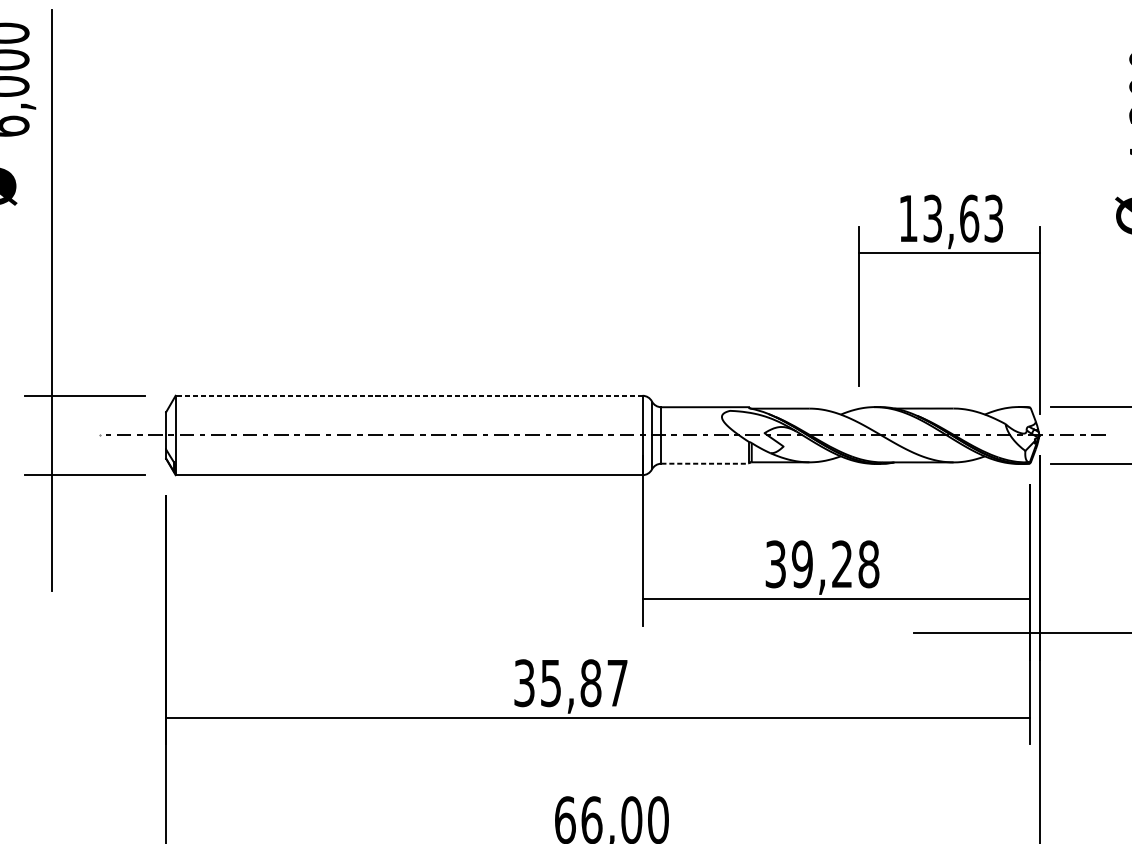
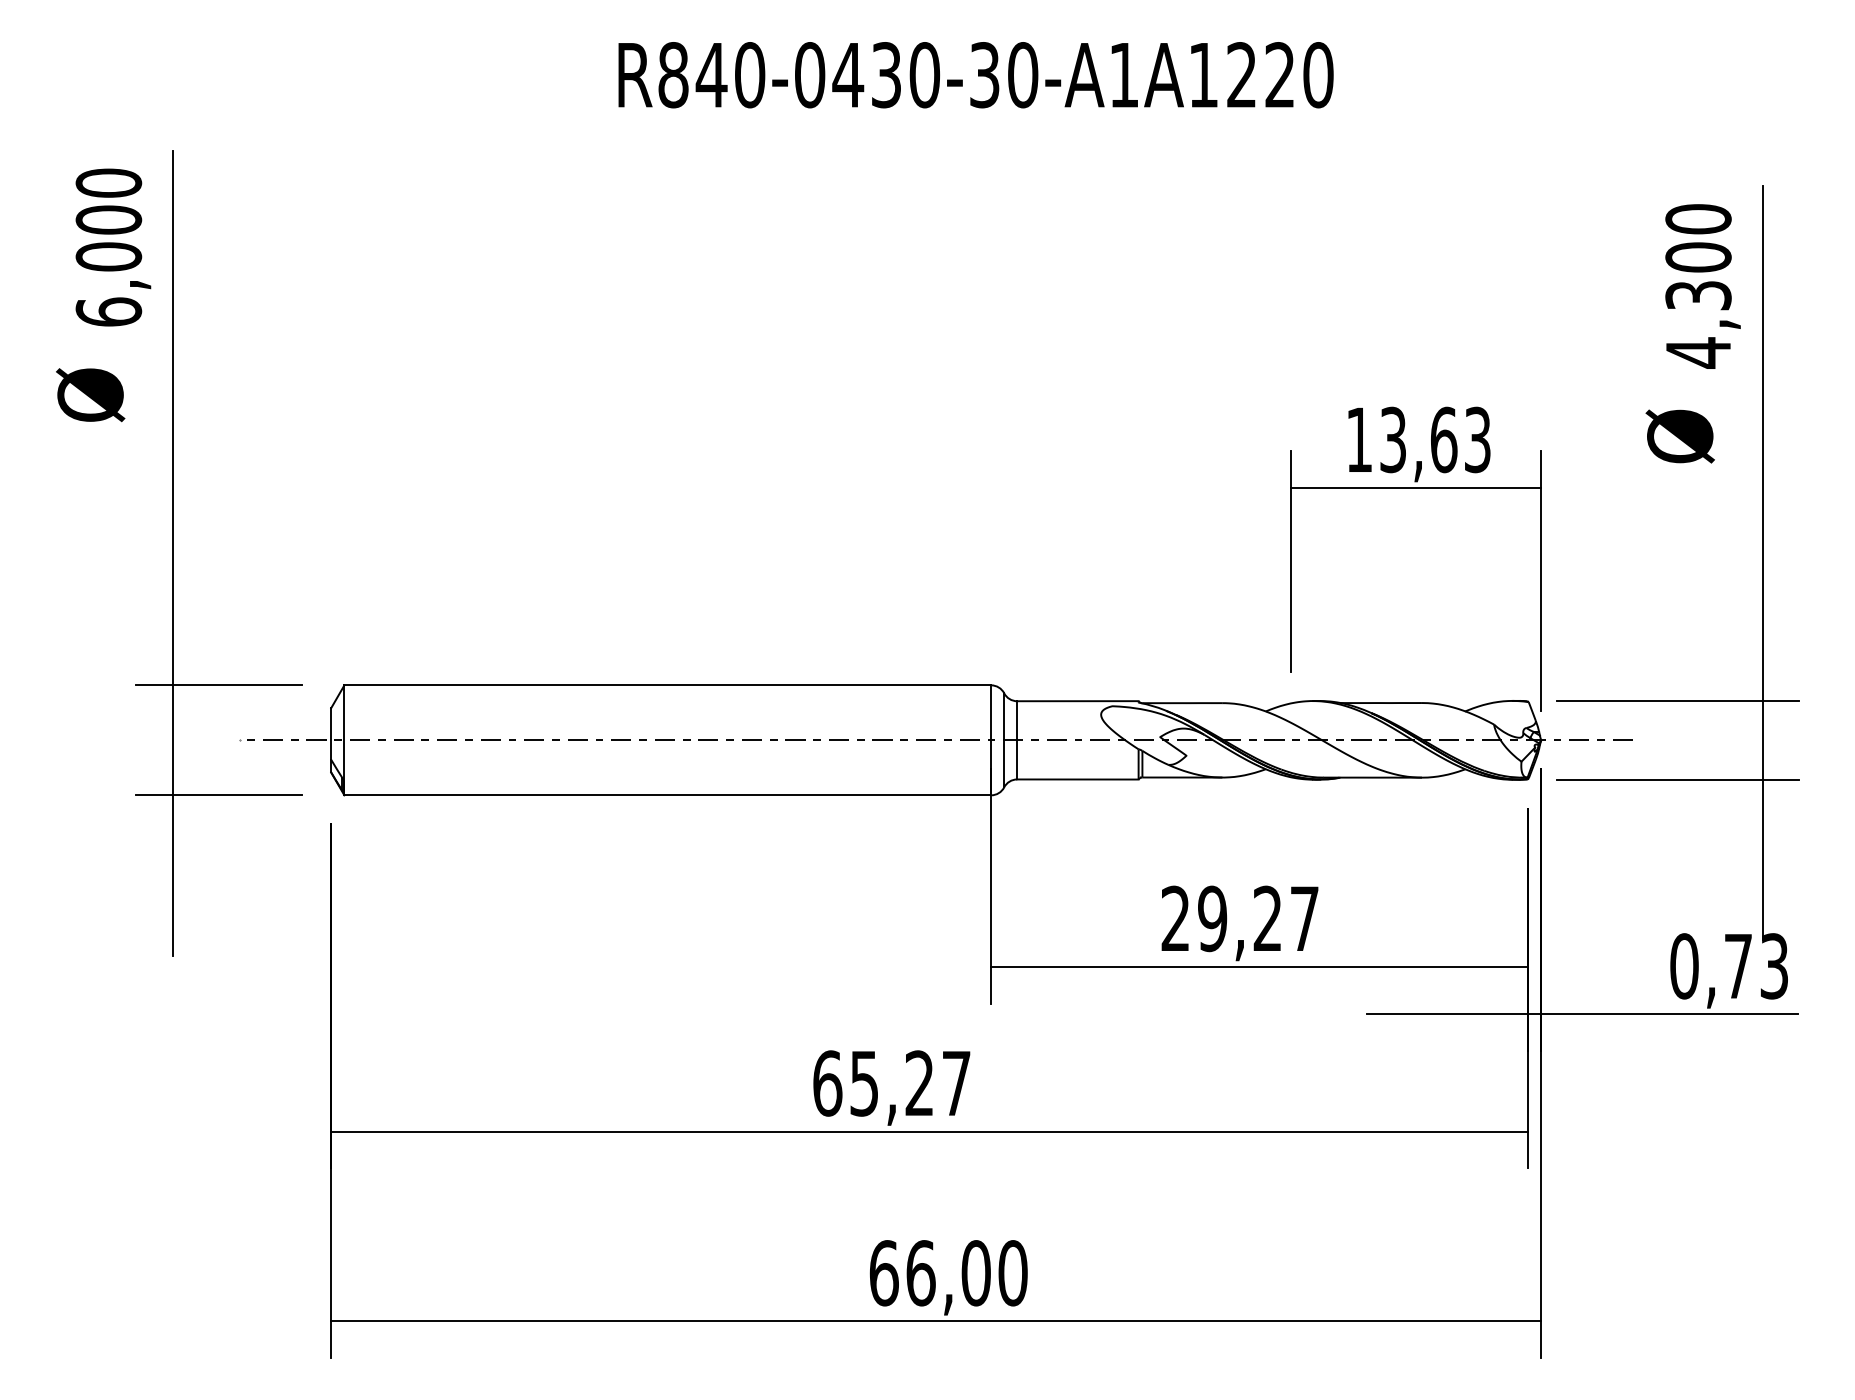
line: (408, 395) -> (667, 685), dashed -> solid
line: (704, 463) -> (1077, 779), dashed -> solid
text: (822, 564) -> (1240, 918), 39,28 -> 29,27
text: (557, 683) -> (873, 1083), 35,87 -> 65,27

